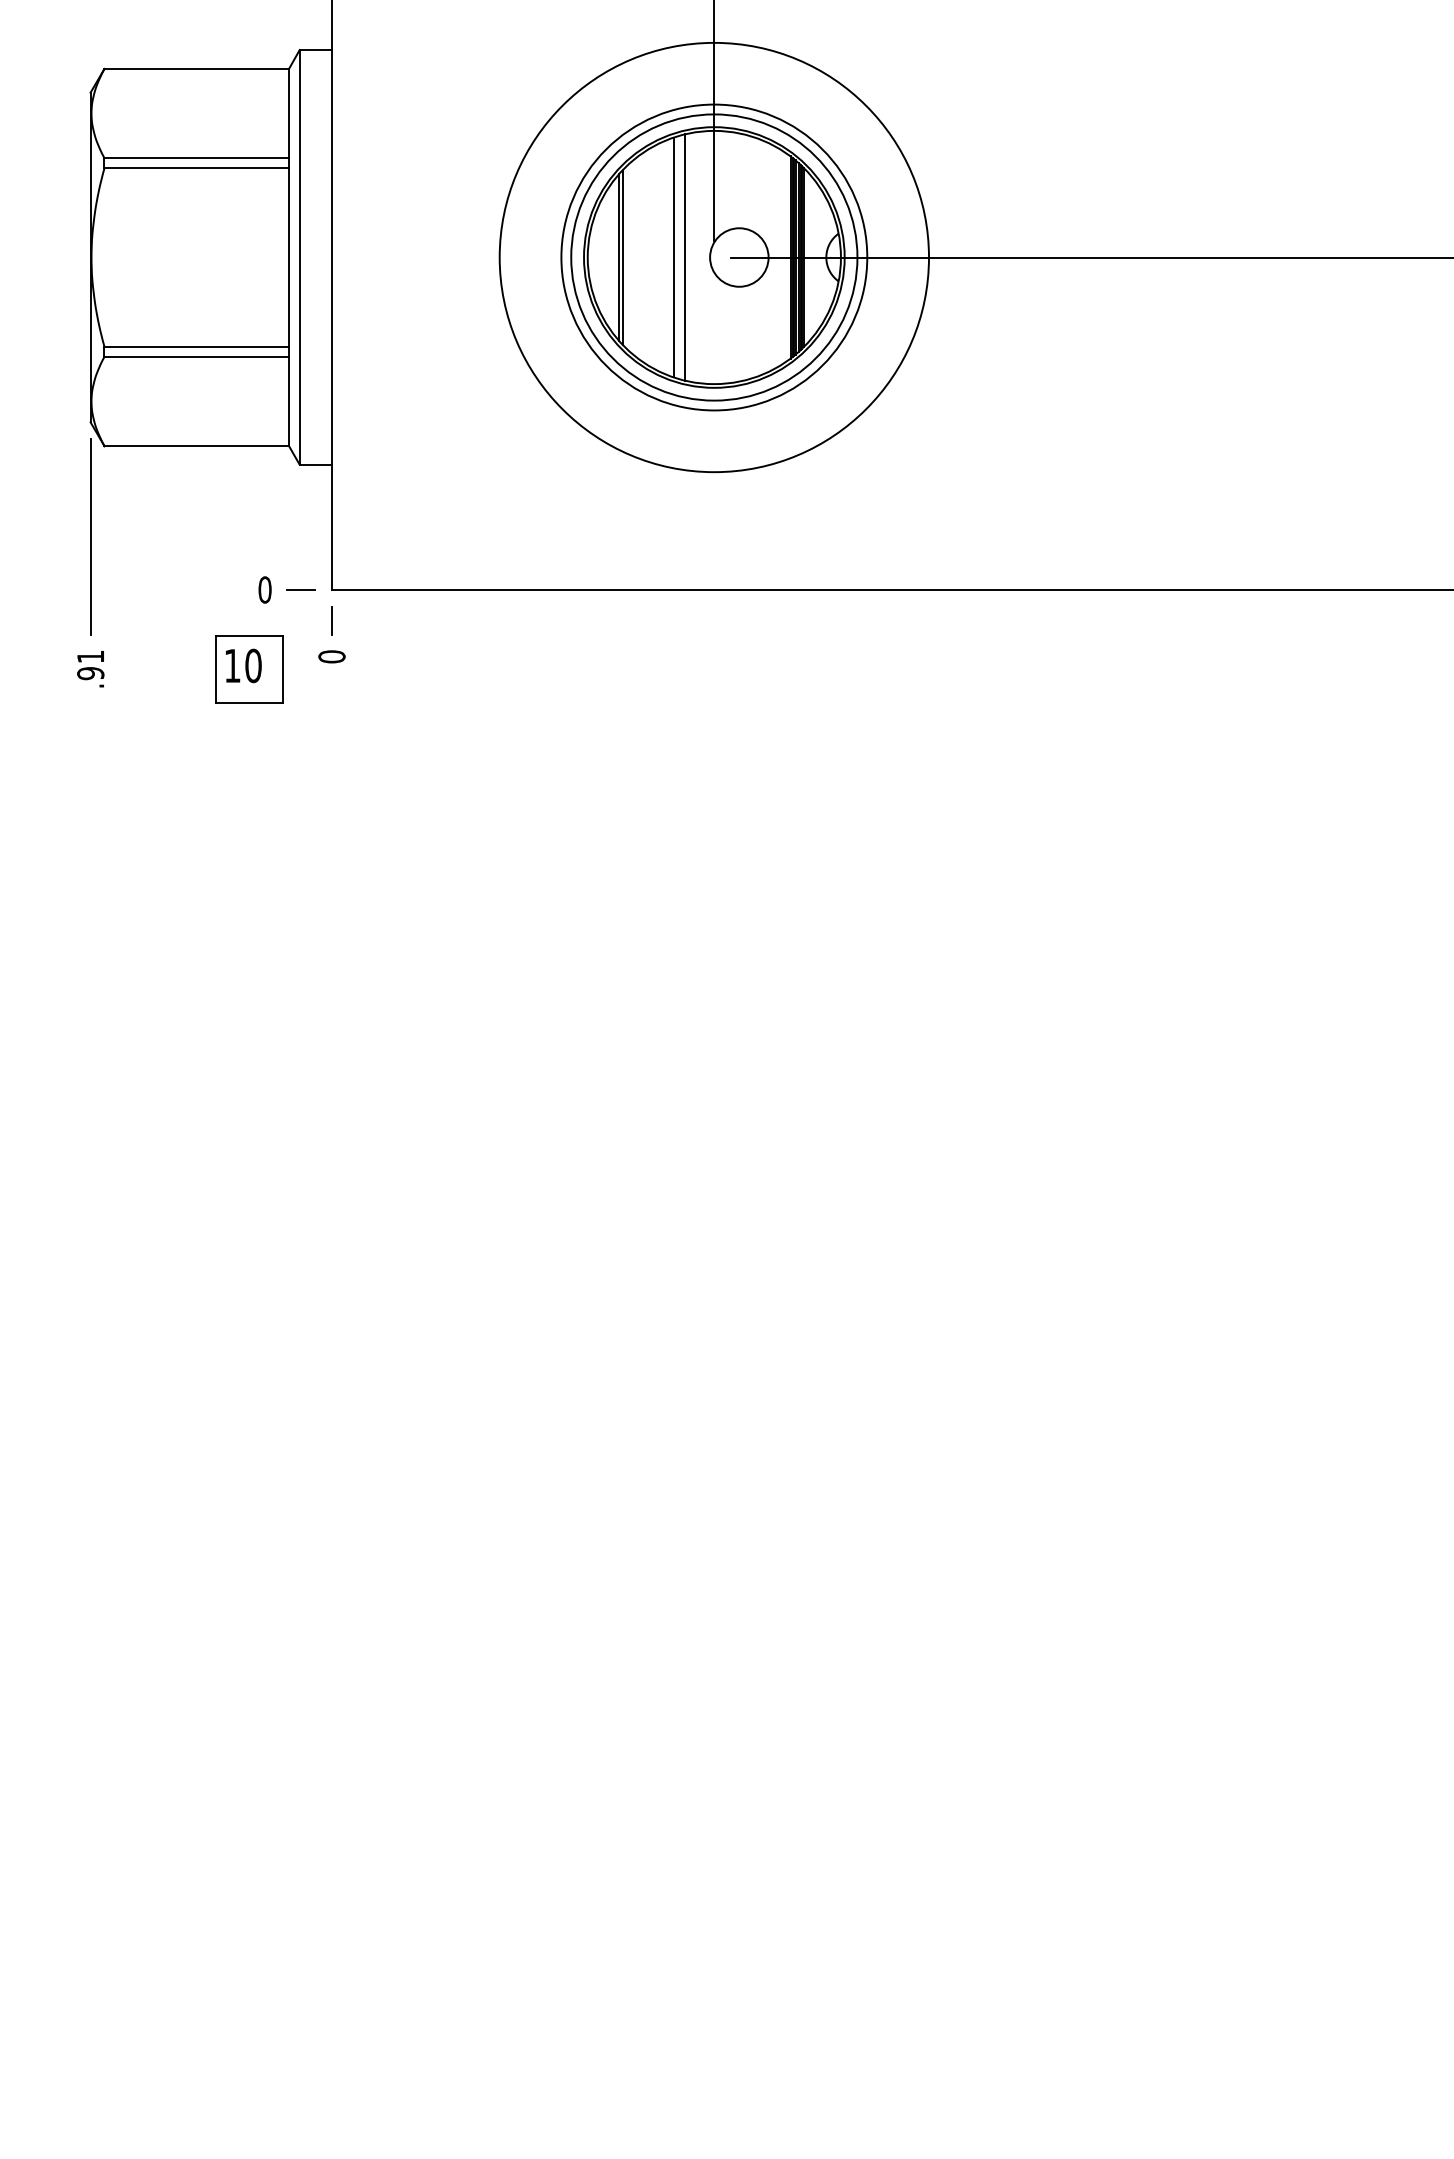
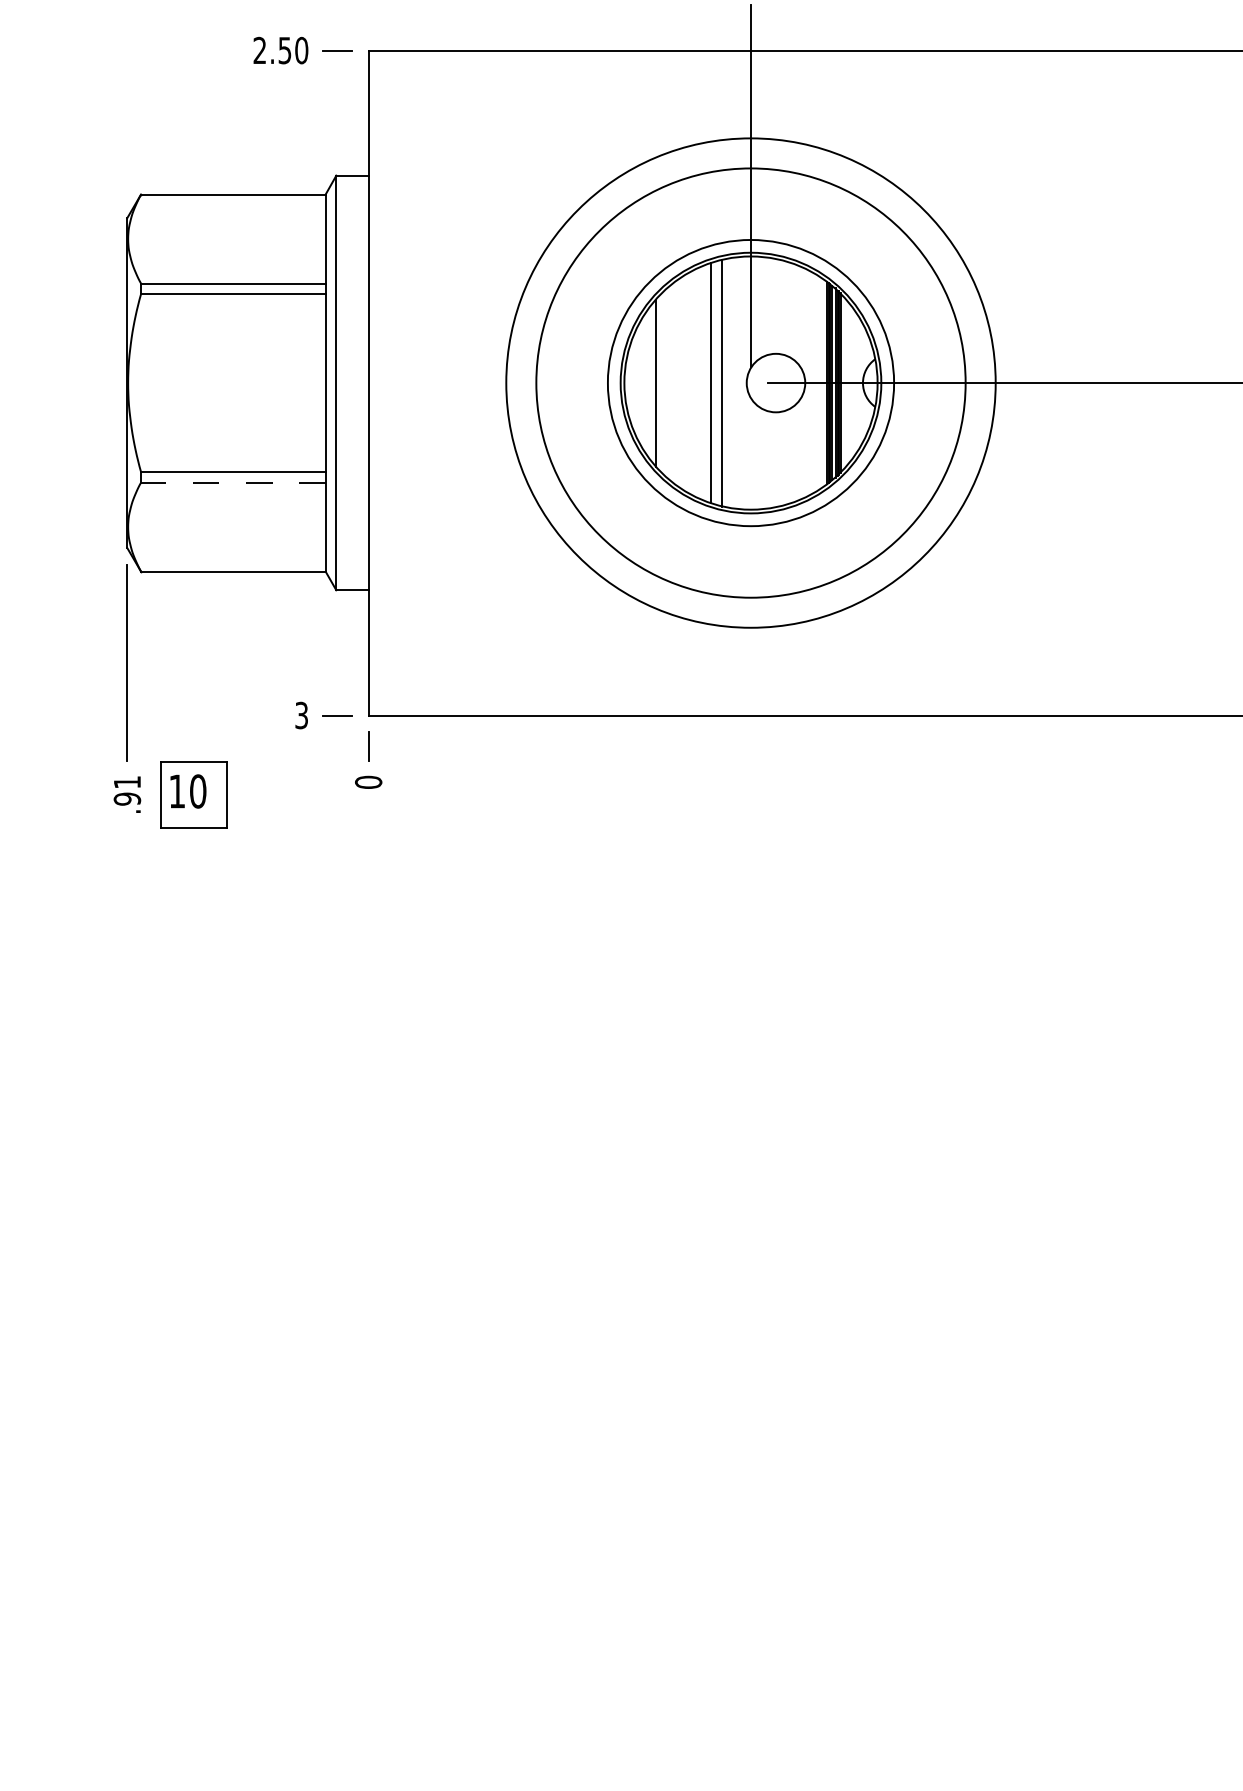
line: (622, 257) -> (659, 383), removed
circle: (714, 257) -> (751, 383), size x1.6
line: (196, 357) -> (233, 483), solid -> dashed
text: (264, 589) -> (301, 715), 0 -> 3
part: (249, 669) -> (194, 795), moved

